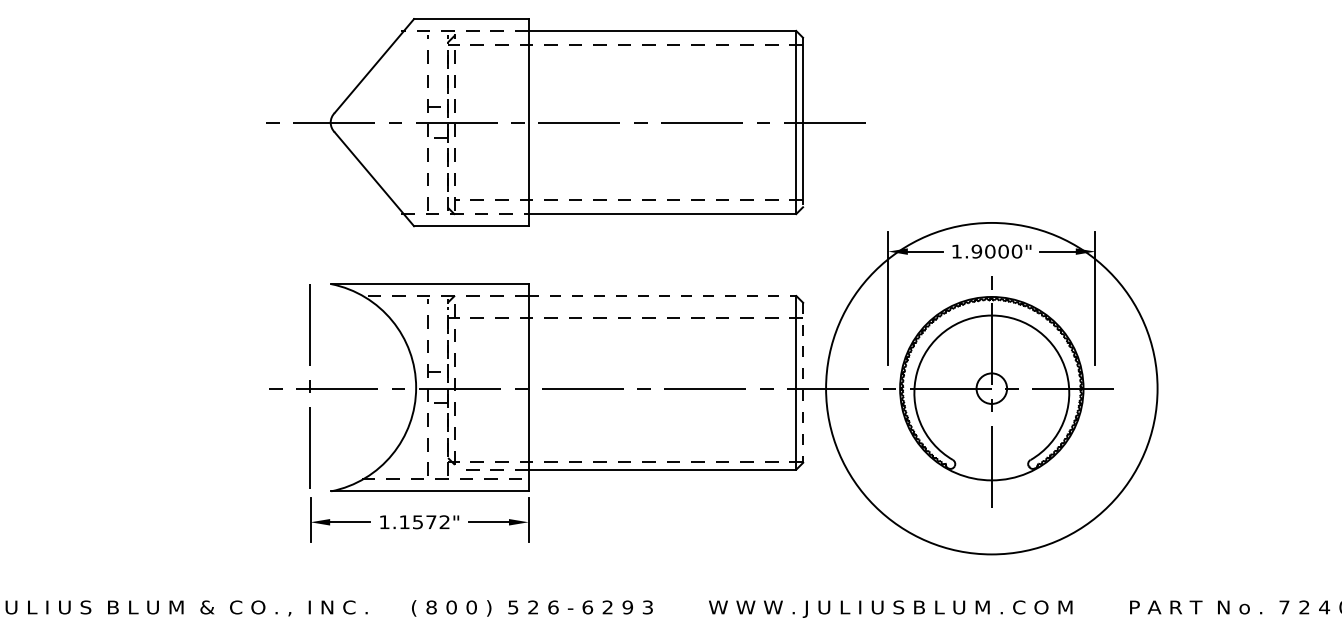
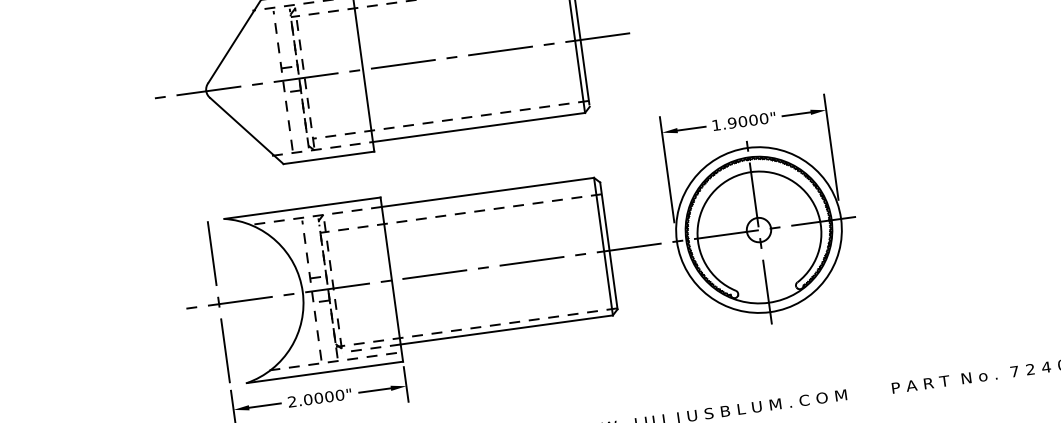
line: (662, 296) -> (488, 192), dashed -> solid
line: (803, 382) -> (609, 245), dashed -> solid
circle: (991, 388) -> (758, 229), size x0.62
text: (414, 522) -> (316, 398), 1.1572" -> 2.0000"

